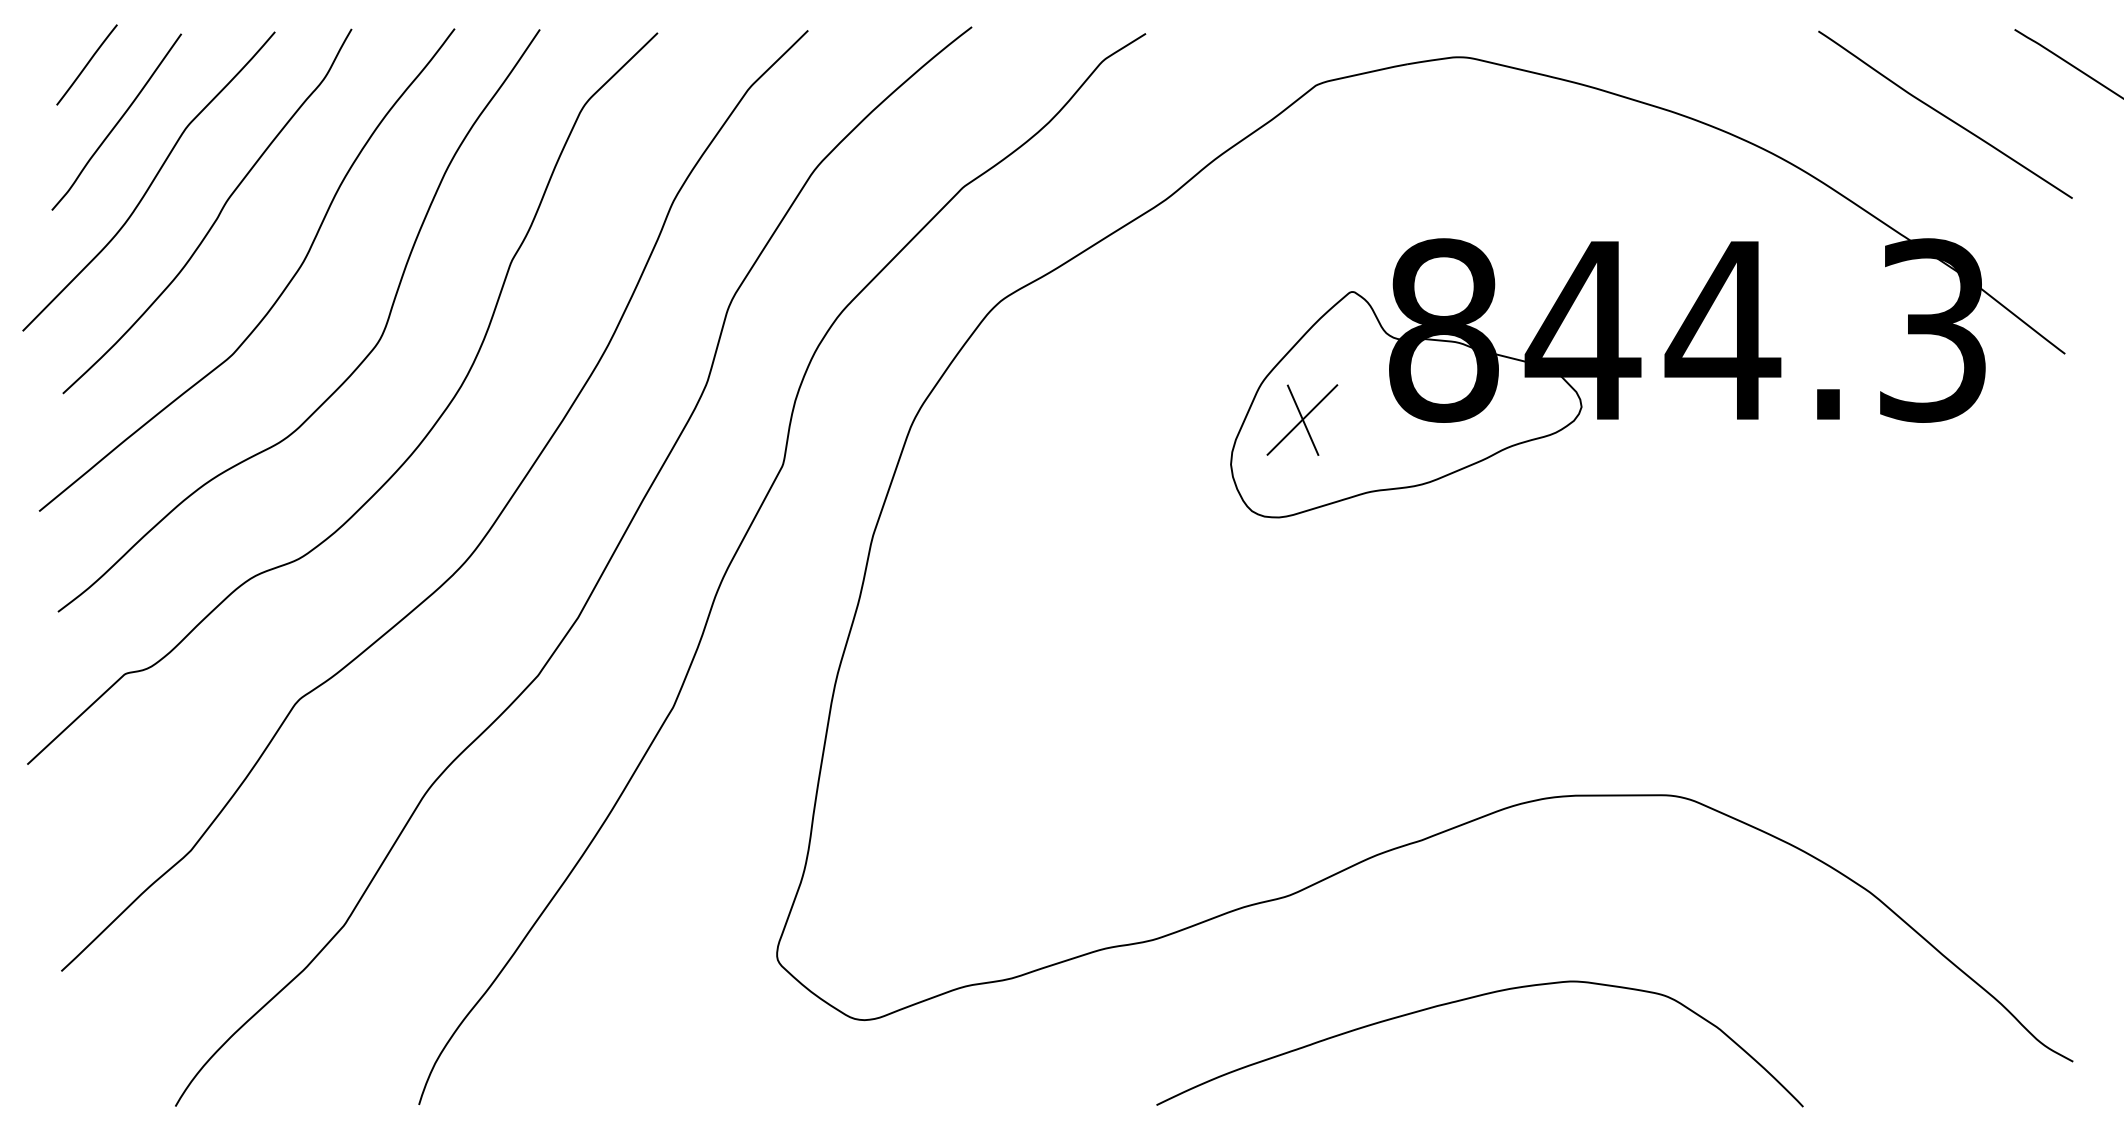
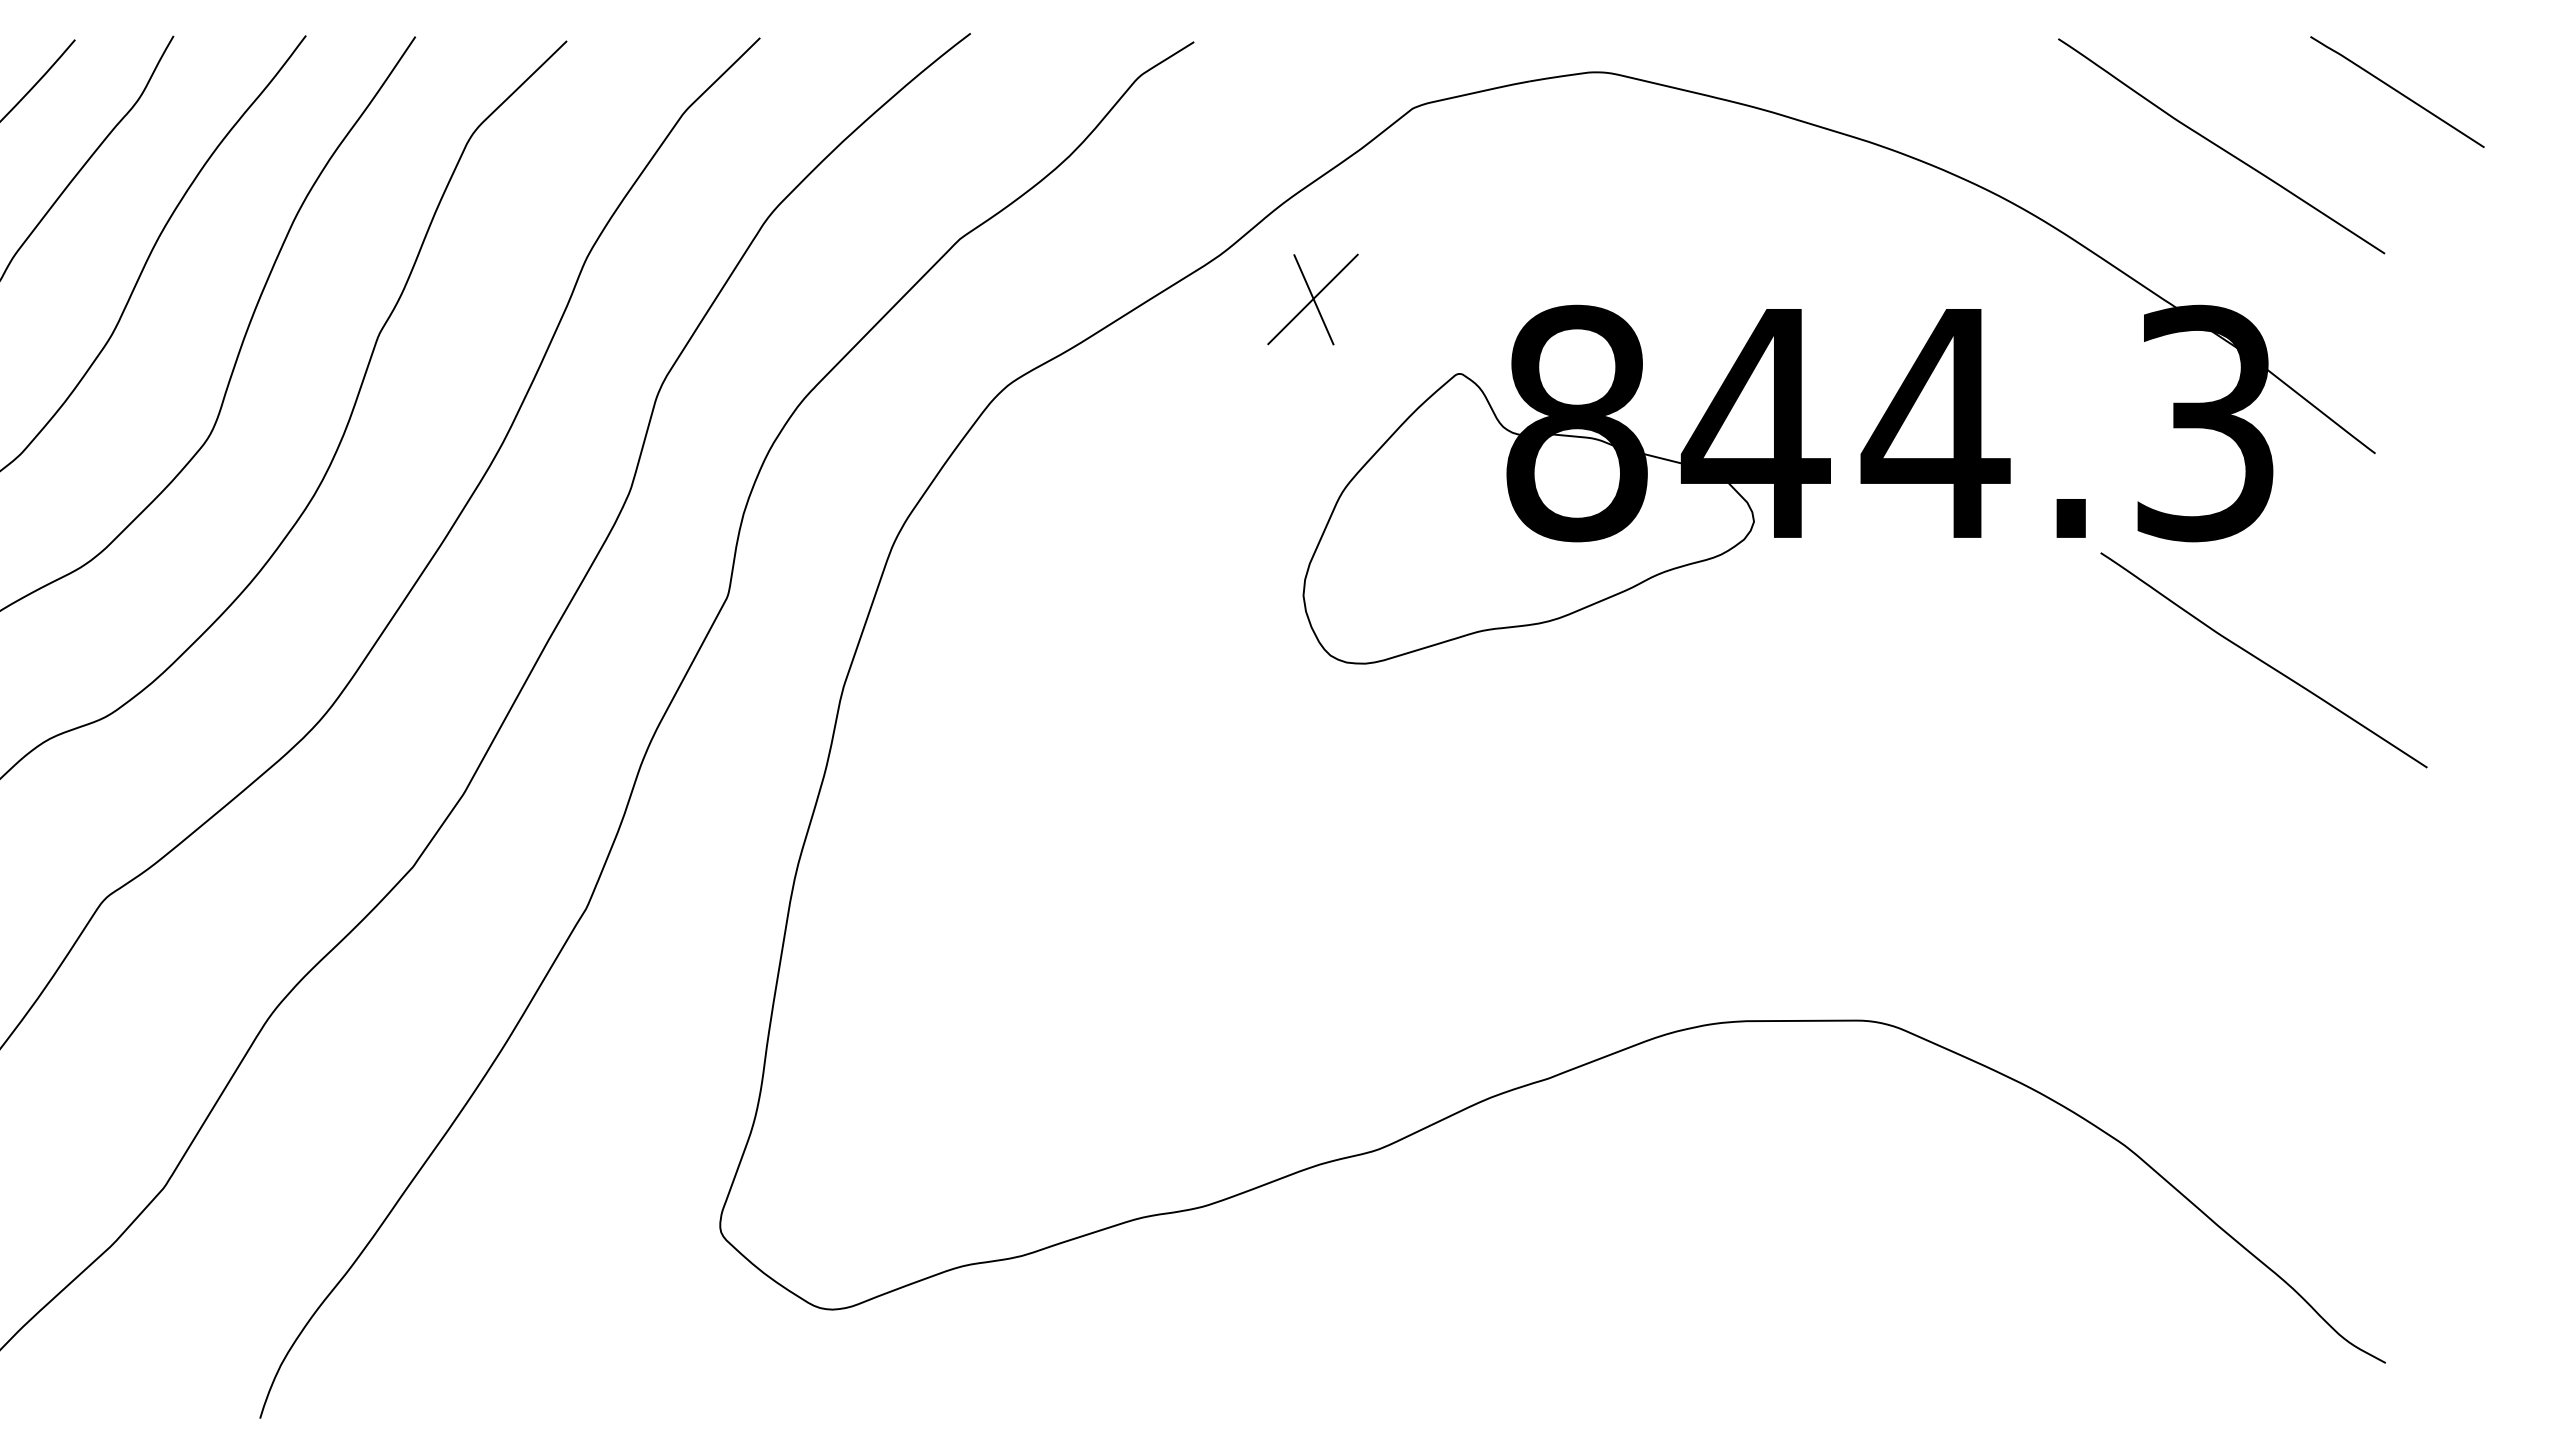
part: (1302, 419) -> (1313, 298), moved
curve: (1977, 514) -> (2262, 659), added
curve: (1469, 999) -> (1609, 1283), removed

